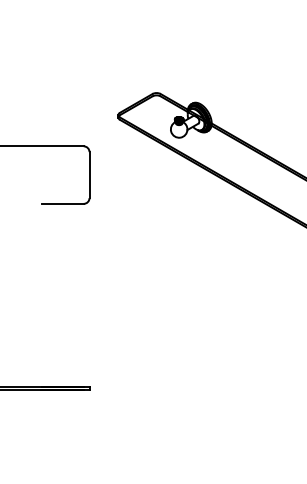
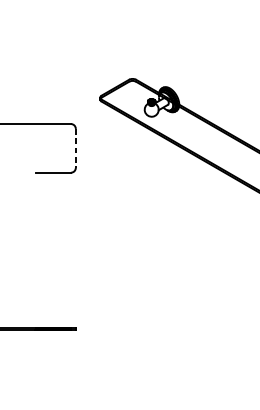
line: (89, 175) -> (75, 148), solid -> dashed

